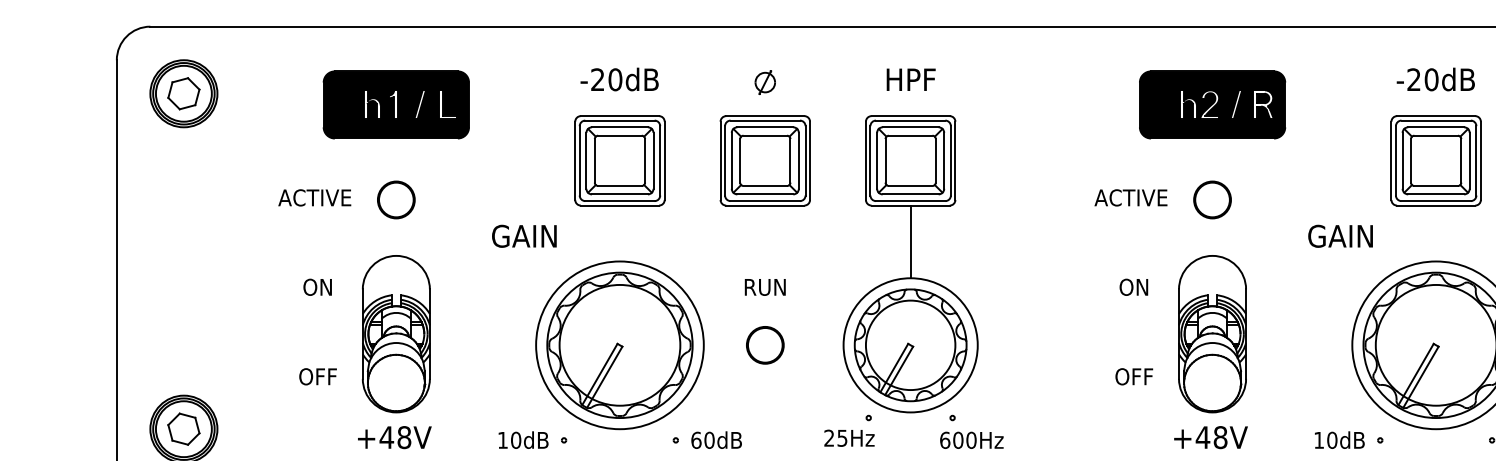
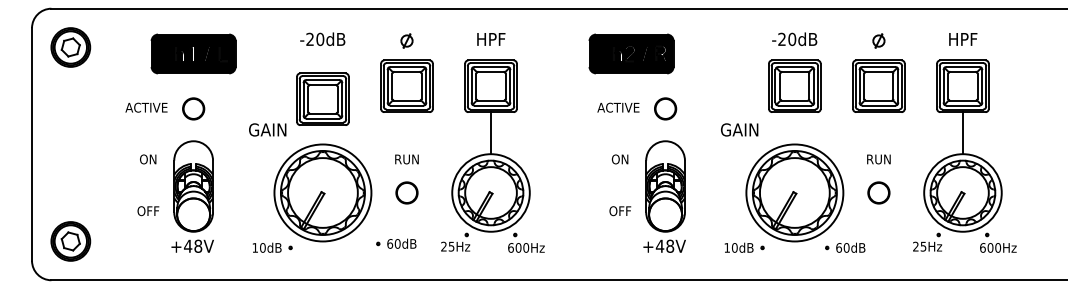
part: (1212, 104) -> (631, 53), moved
part: (619, 159) -> (322, 98), moved
part: (707, 439) -> (396, 243), moved

